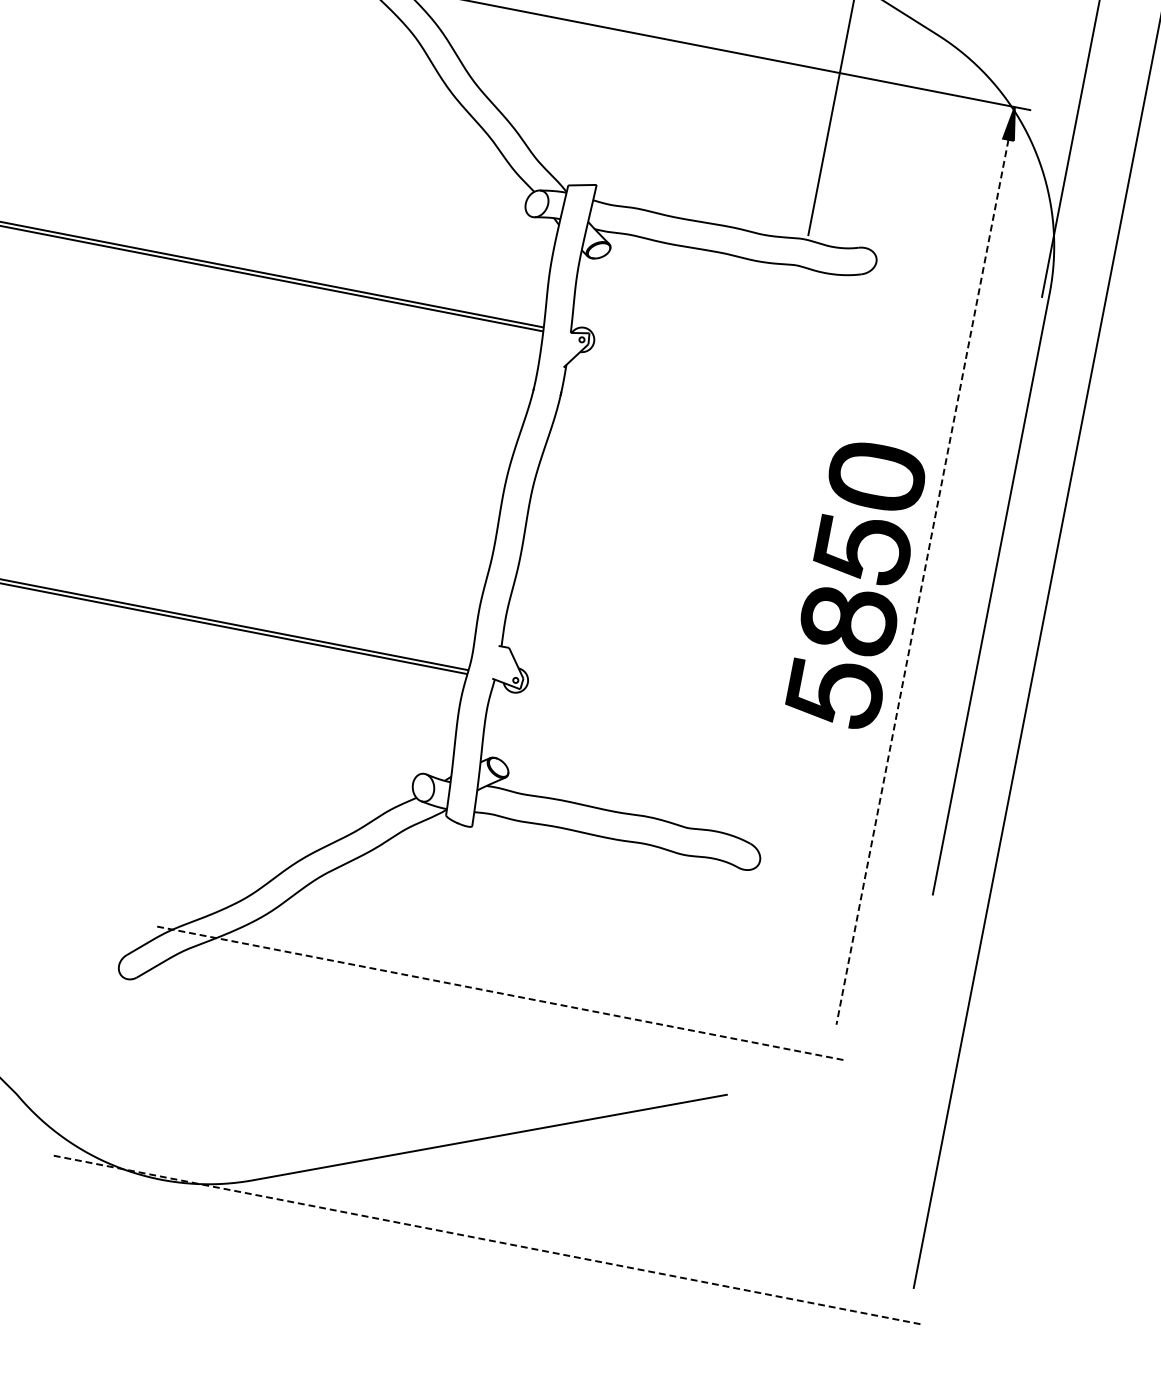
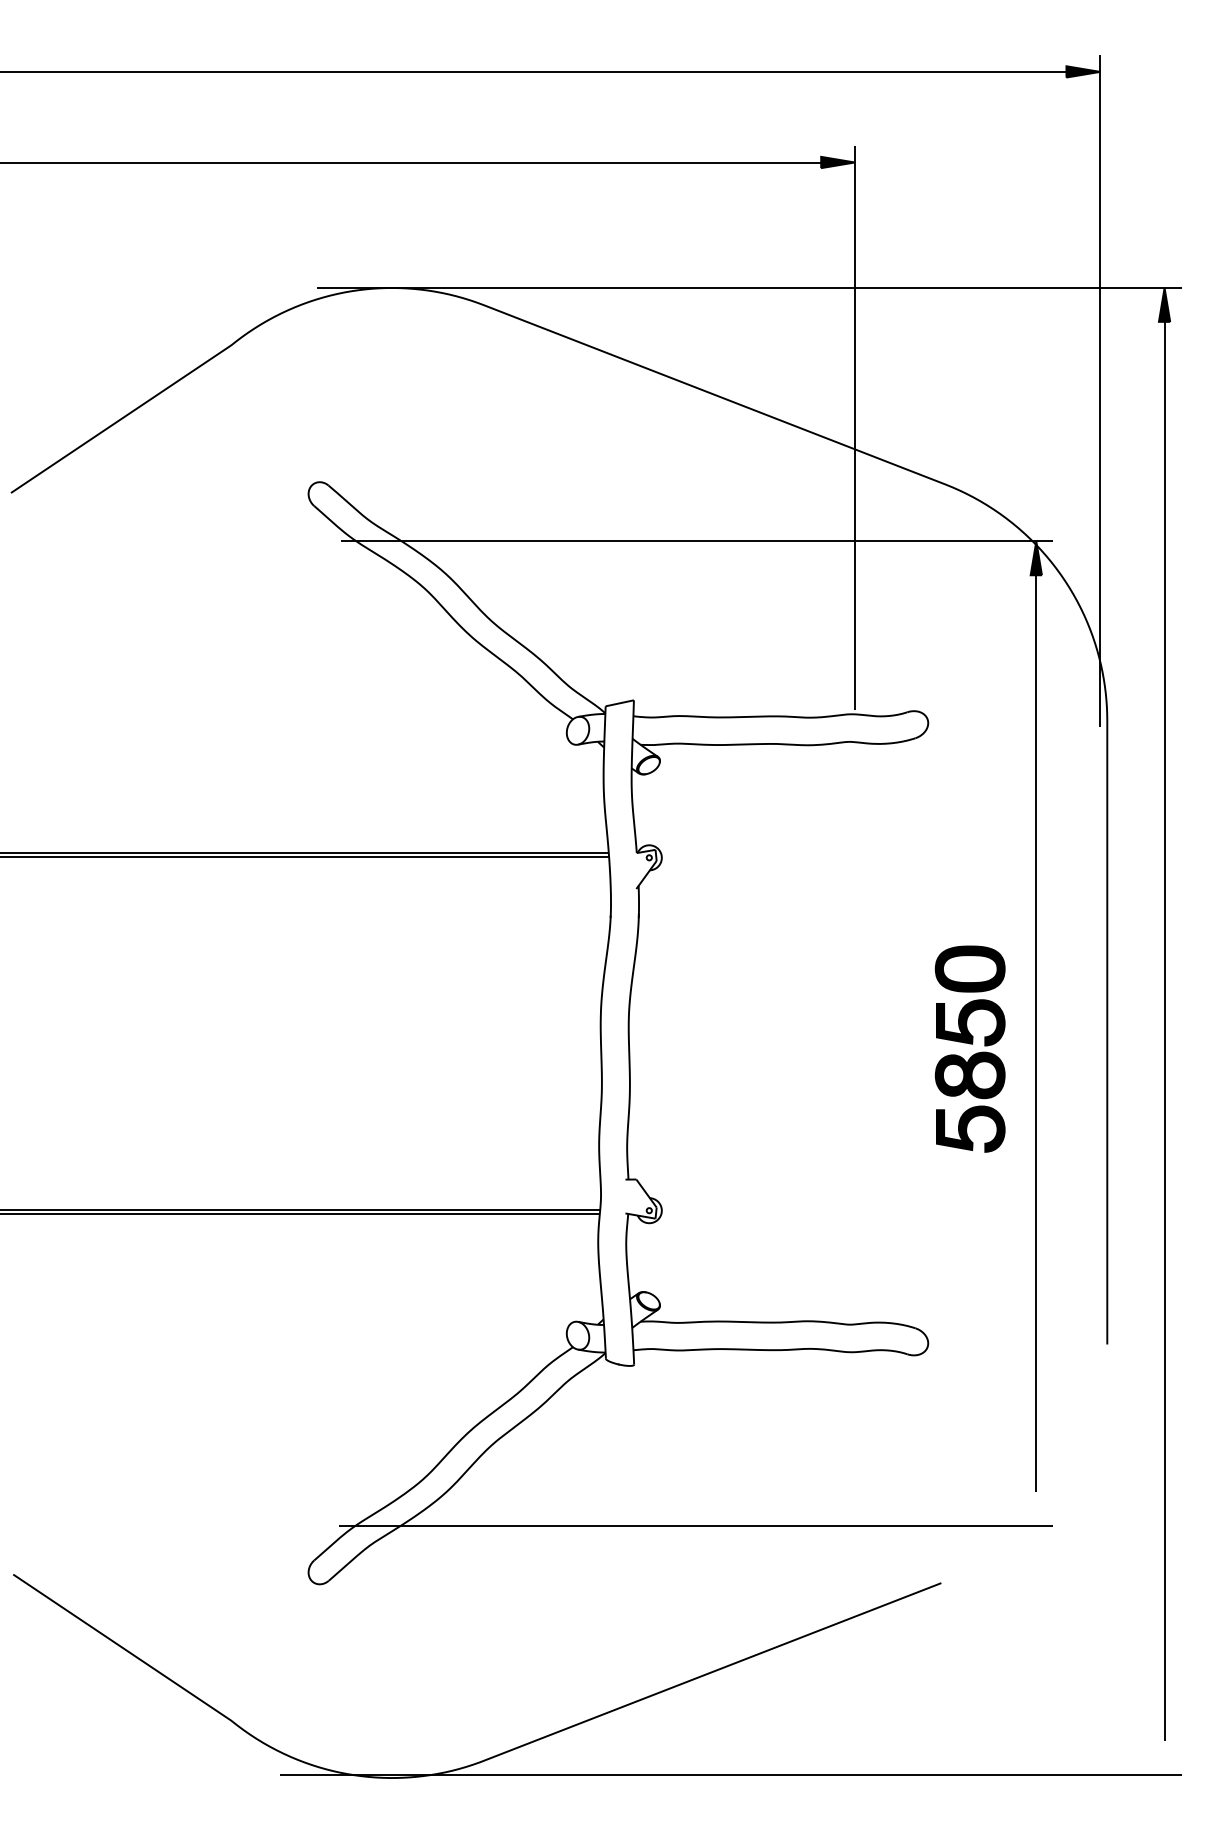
part: (855, 583) -> (969, 1048), size x0.71
line: (922, 583) -> (1036, 1034), dashed -> solid
line: (502, 994) -> (696, 1526), dashed -> solid
line: (488, 1239) -> (730, 1774), dashed -> solid

